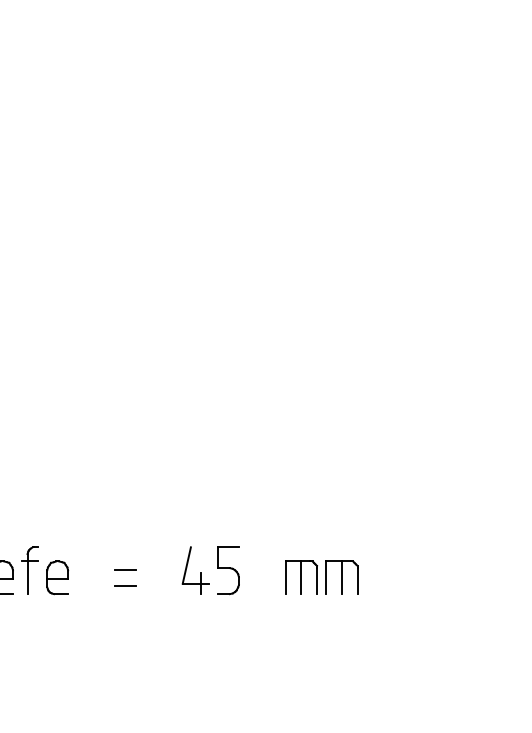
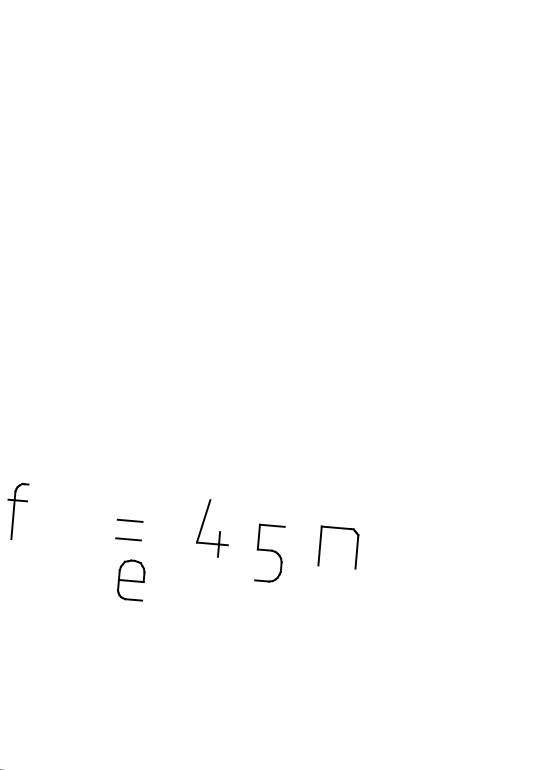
part: (228, 570) -> (269, 553), moved
part: (57, 577) -> (131, 579), moved
line: (301, 577) -> (338, 547), removed
part: (341, 577) -> (386, 551), removed

